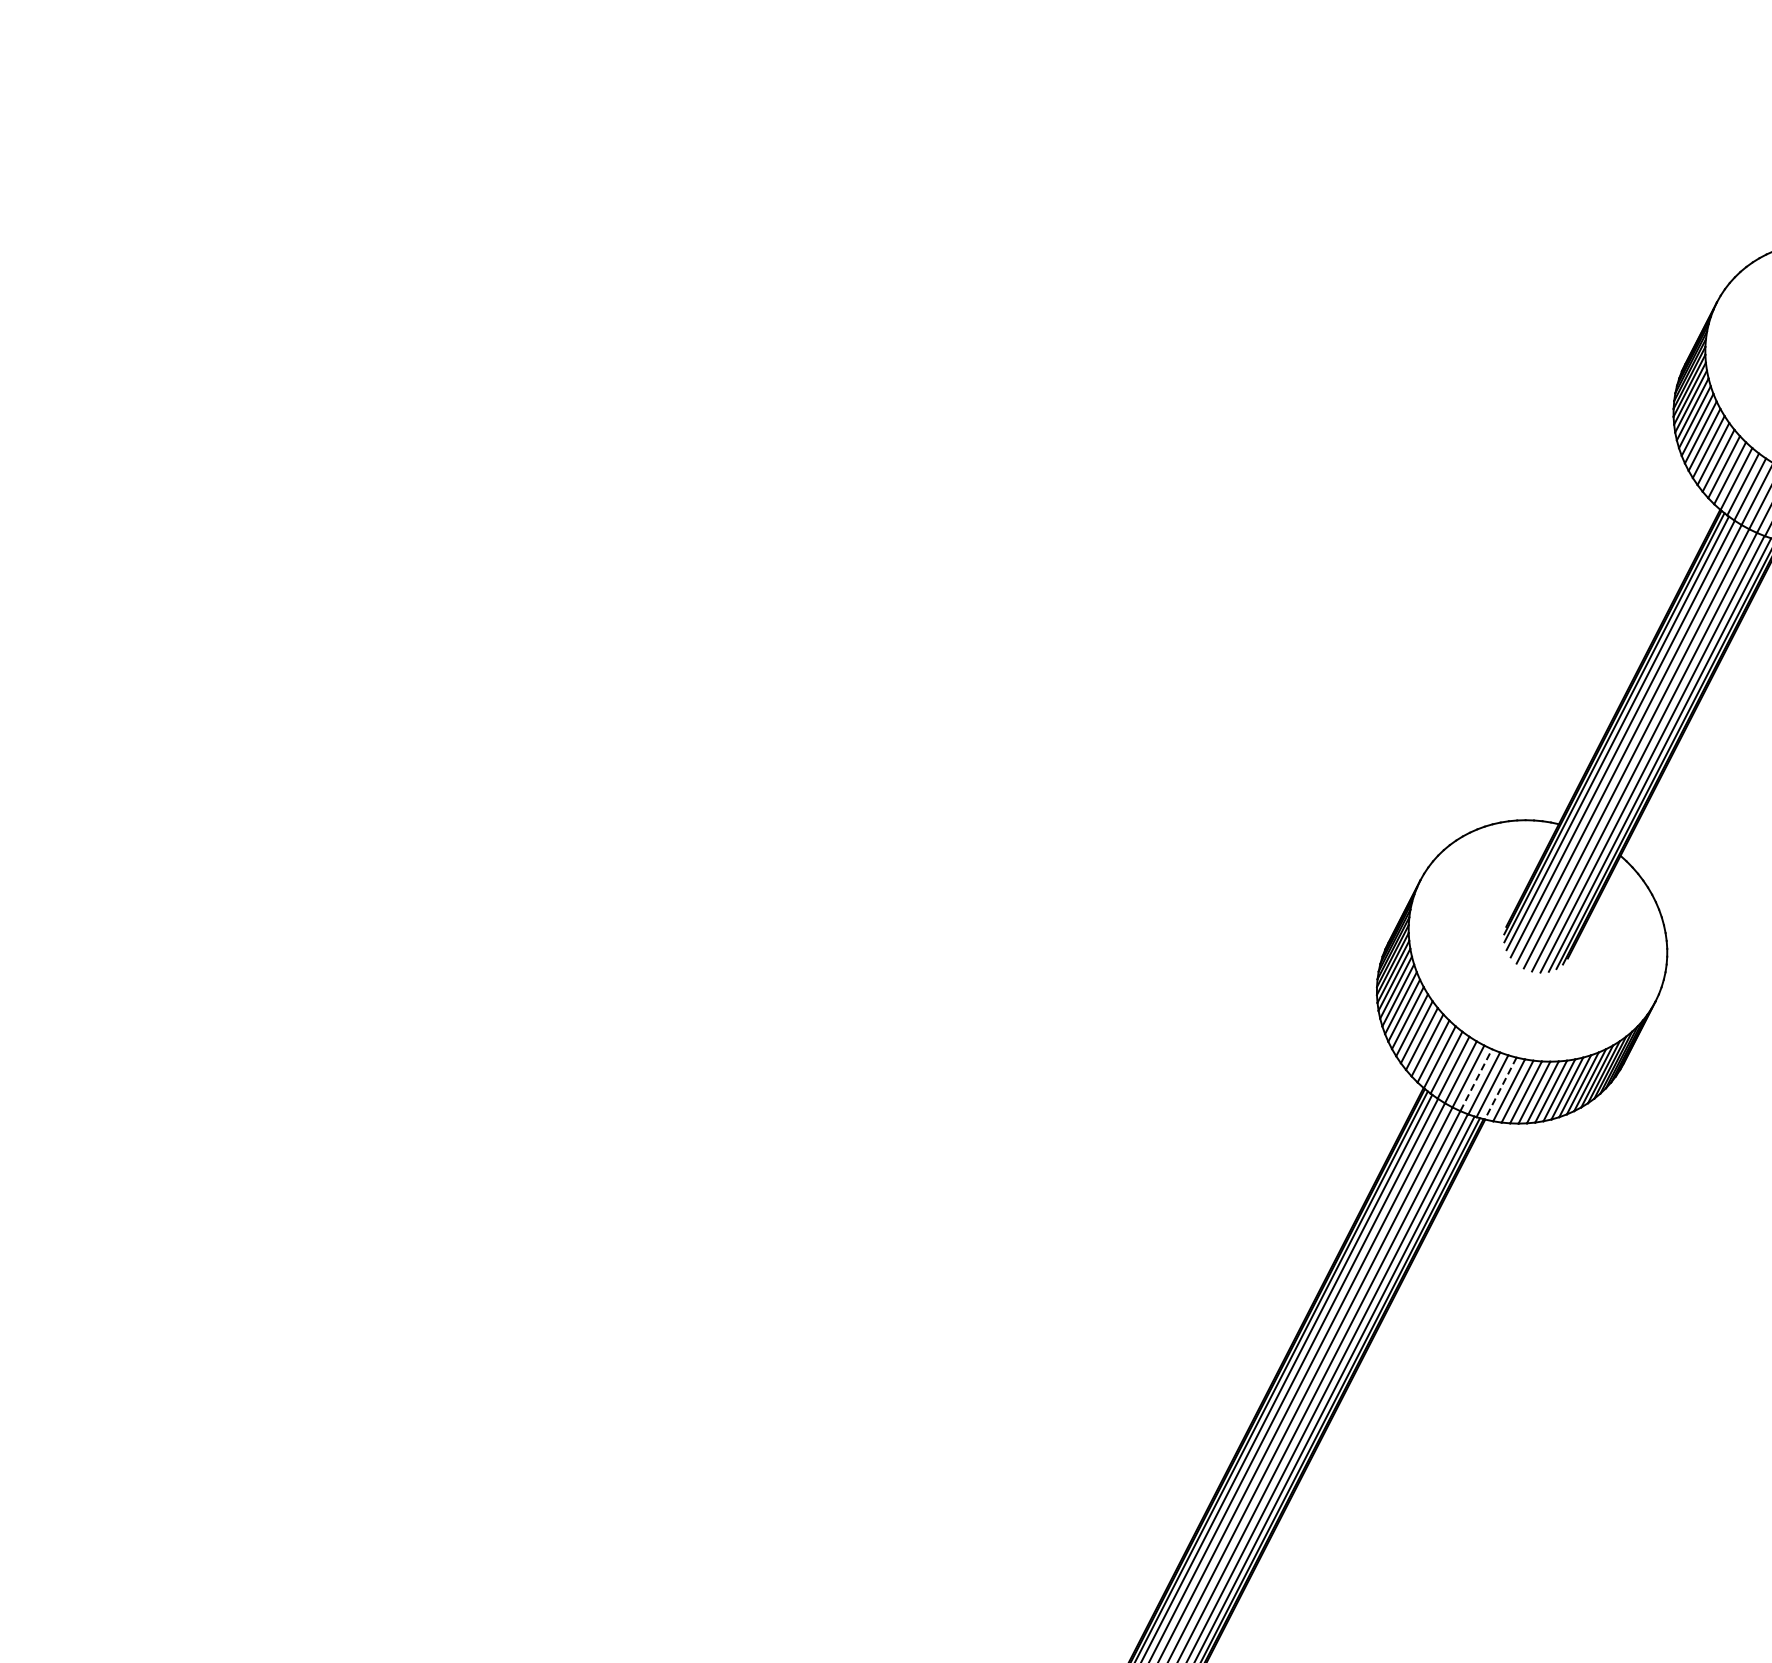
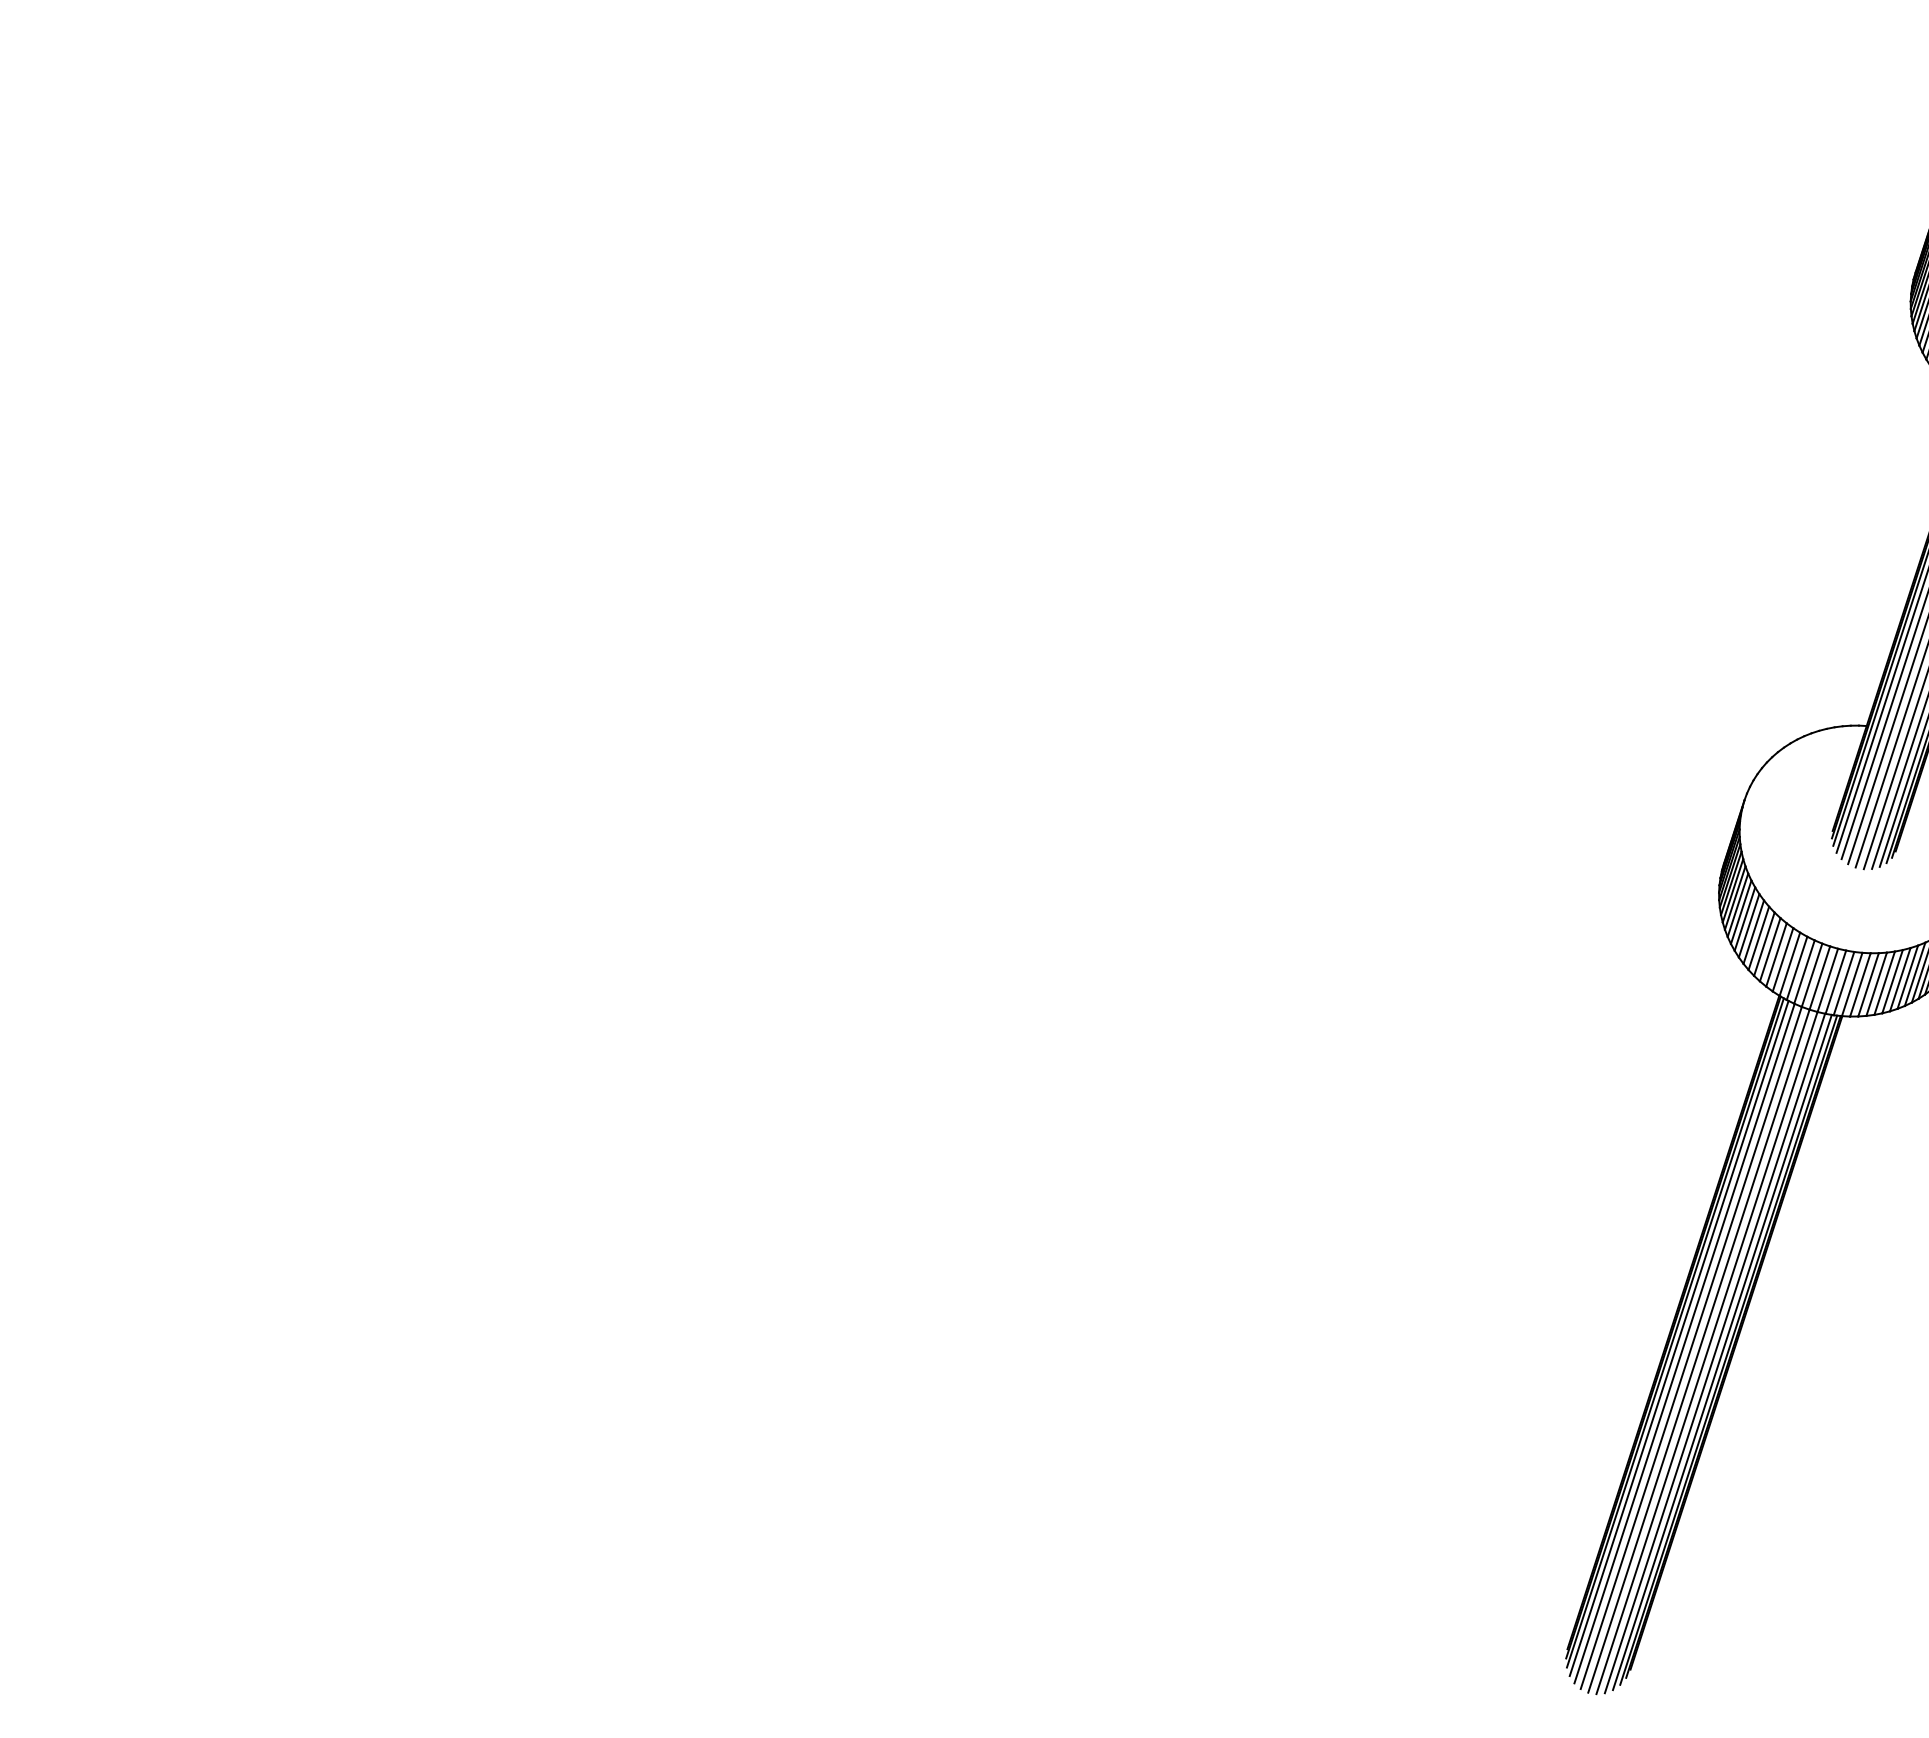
line: (1476, 1079) -> (1827, 979), dashed -> solid
line: (1501, 1088) -> (1852, 984), dashed -> solid

